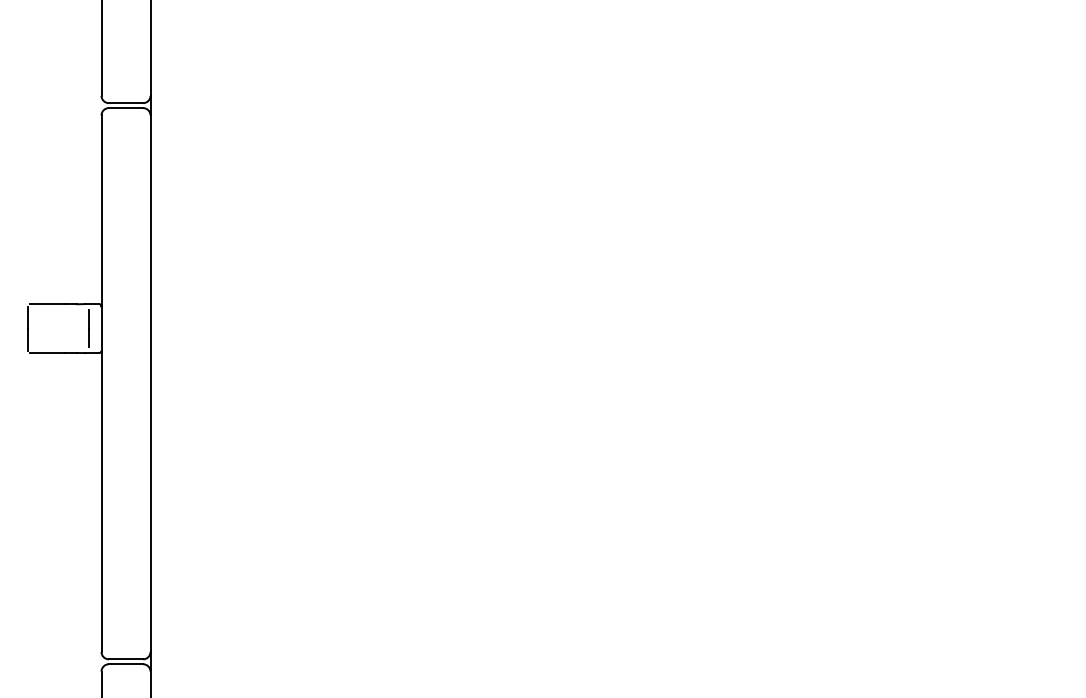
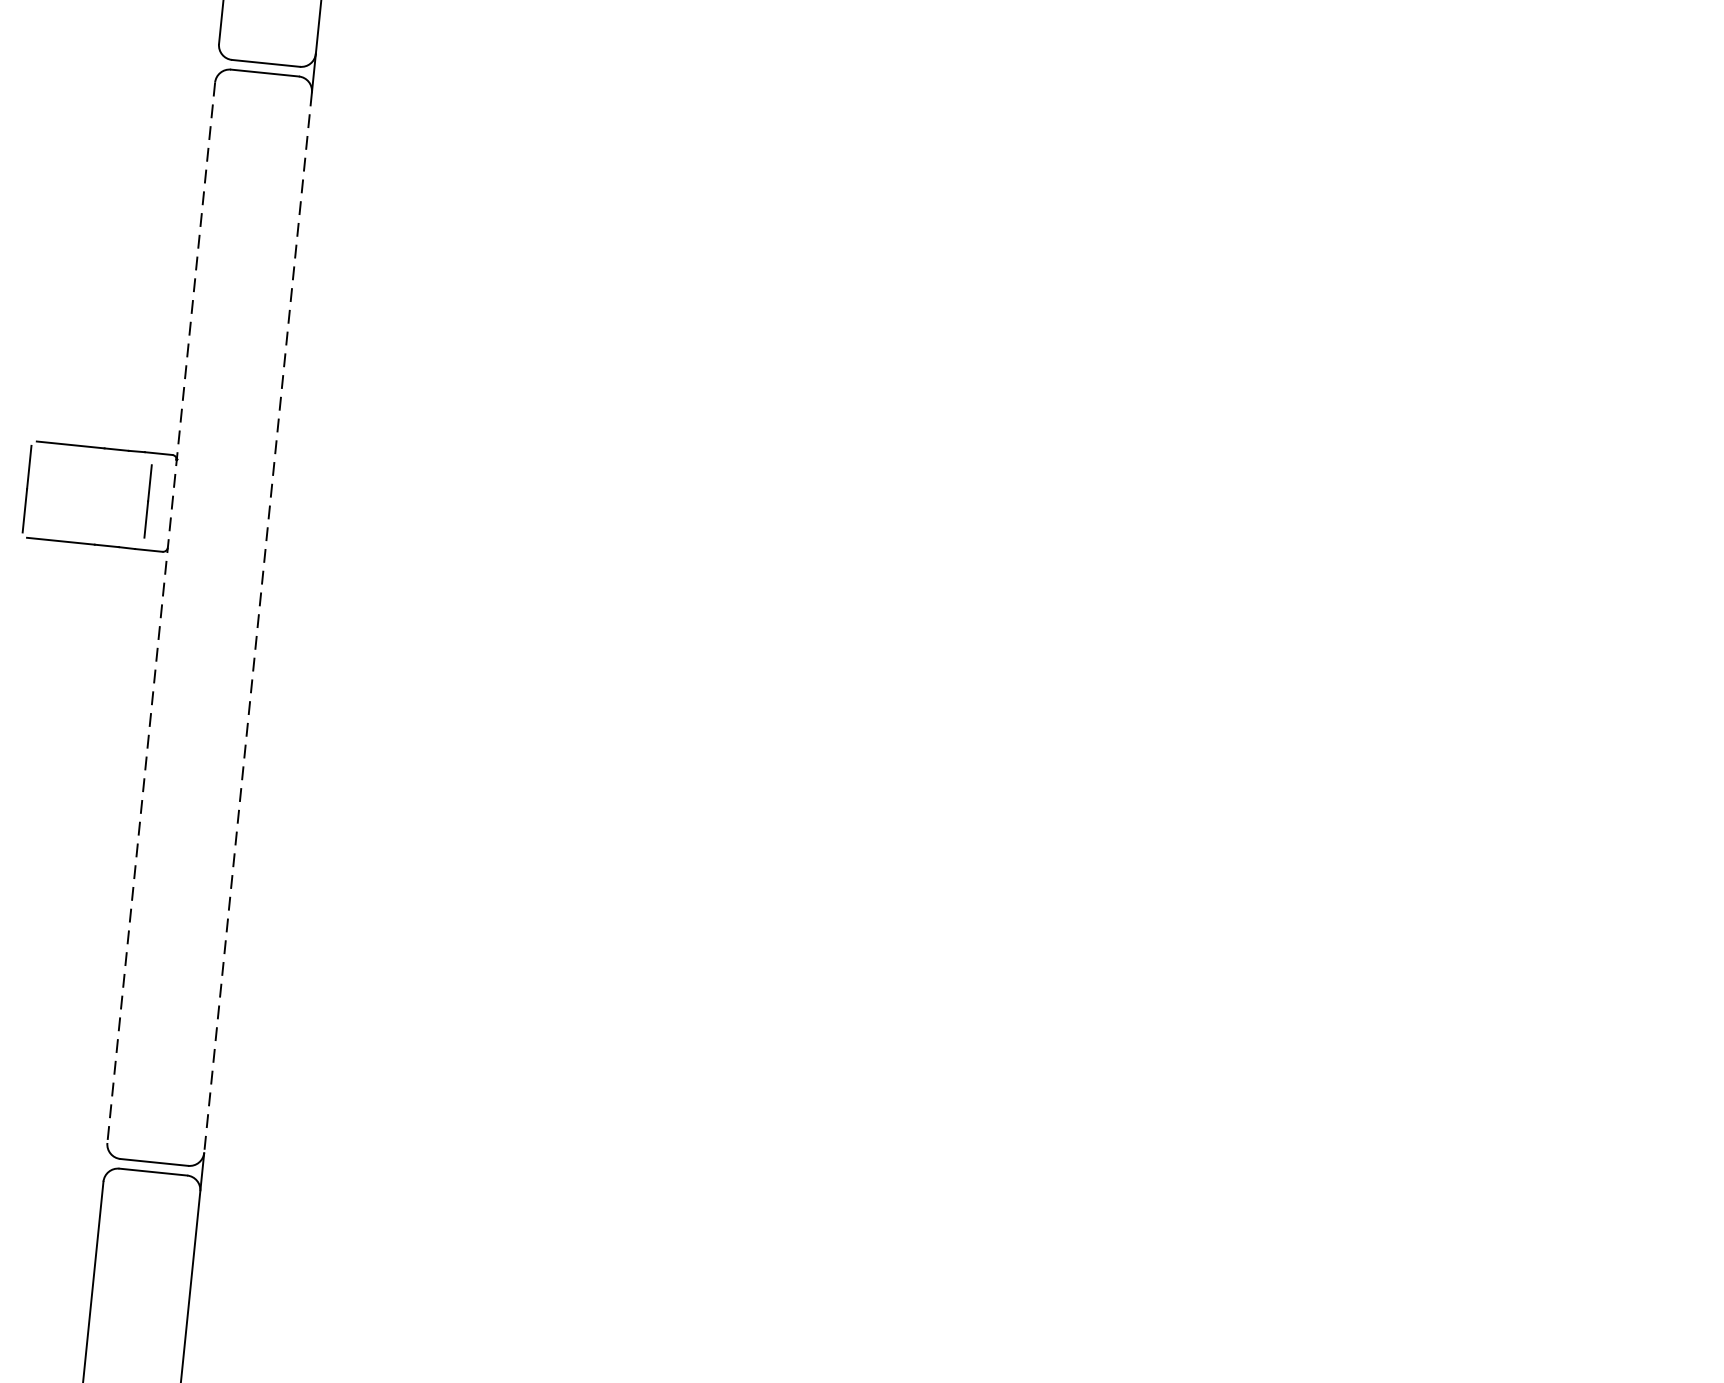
line: (101, 384) -> (161, 614), solid -> dashed
line: (150, 384) -> (257, 624), solid -> dashed

